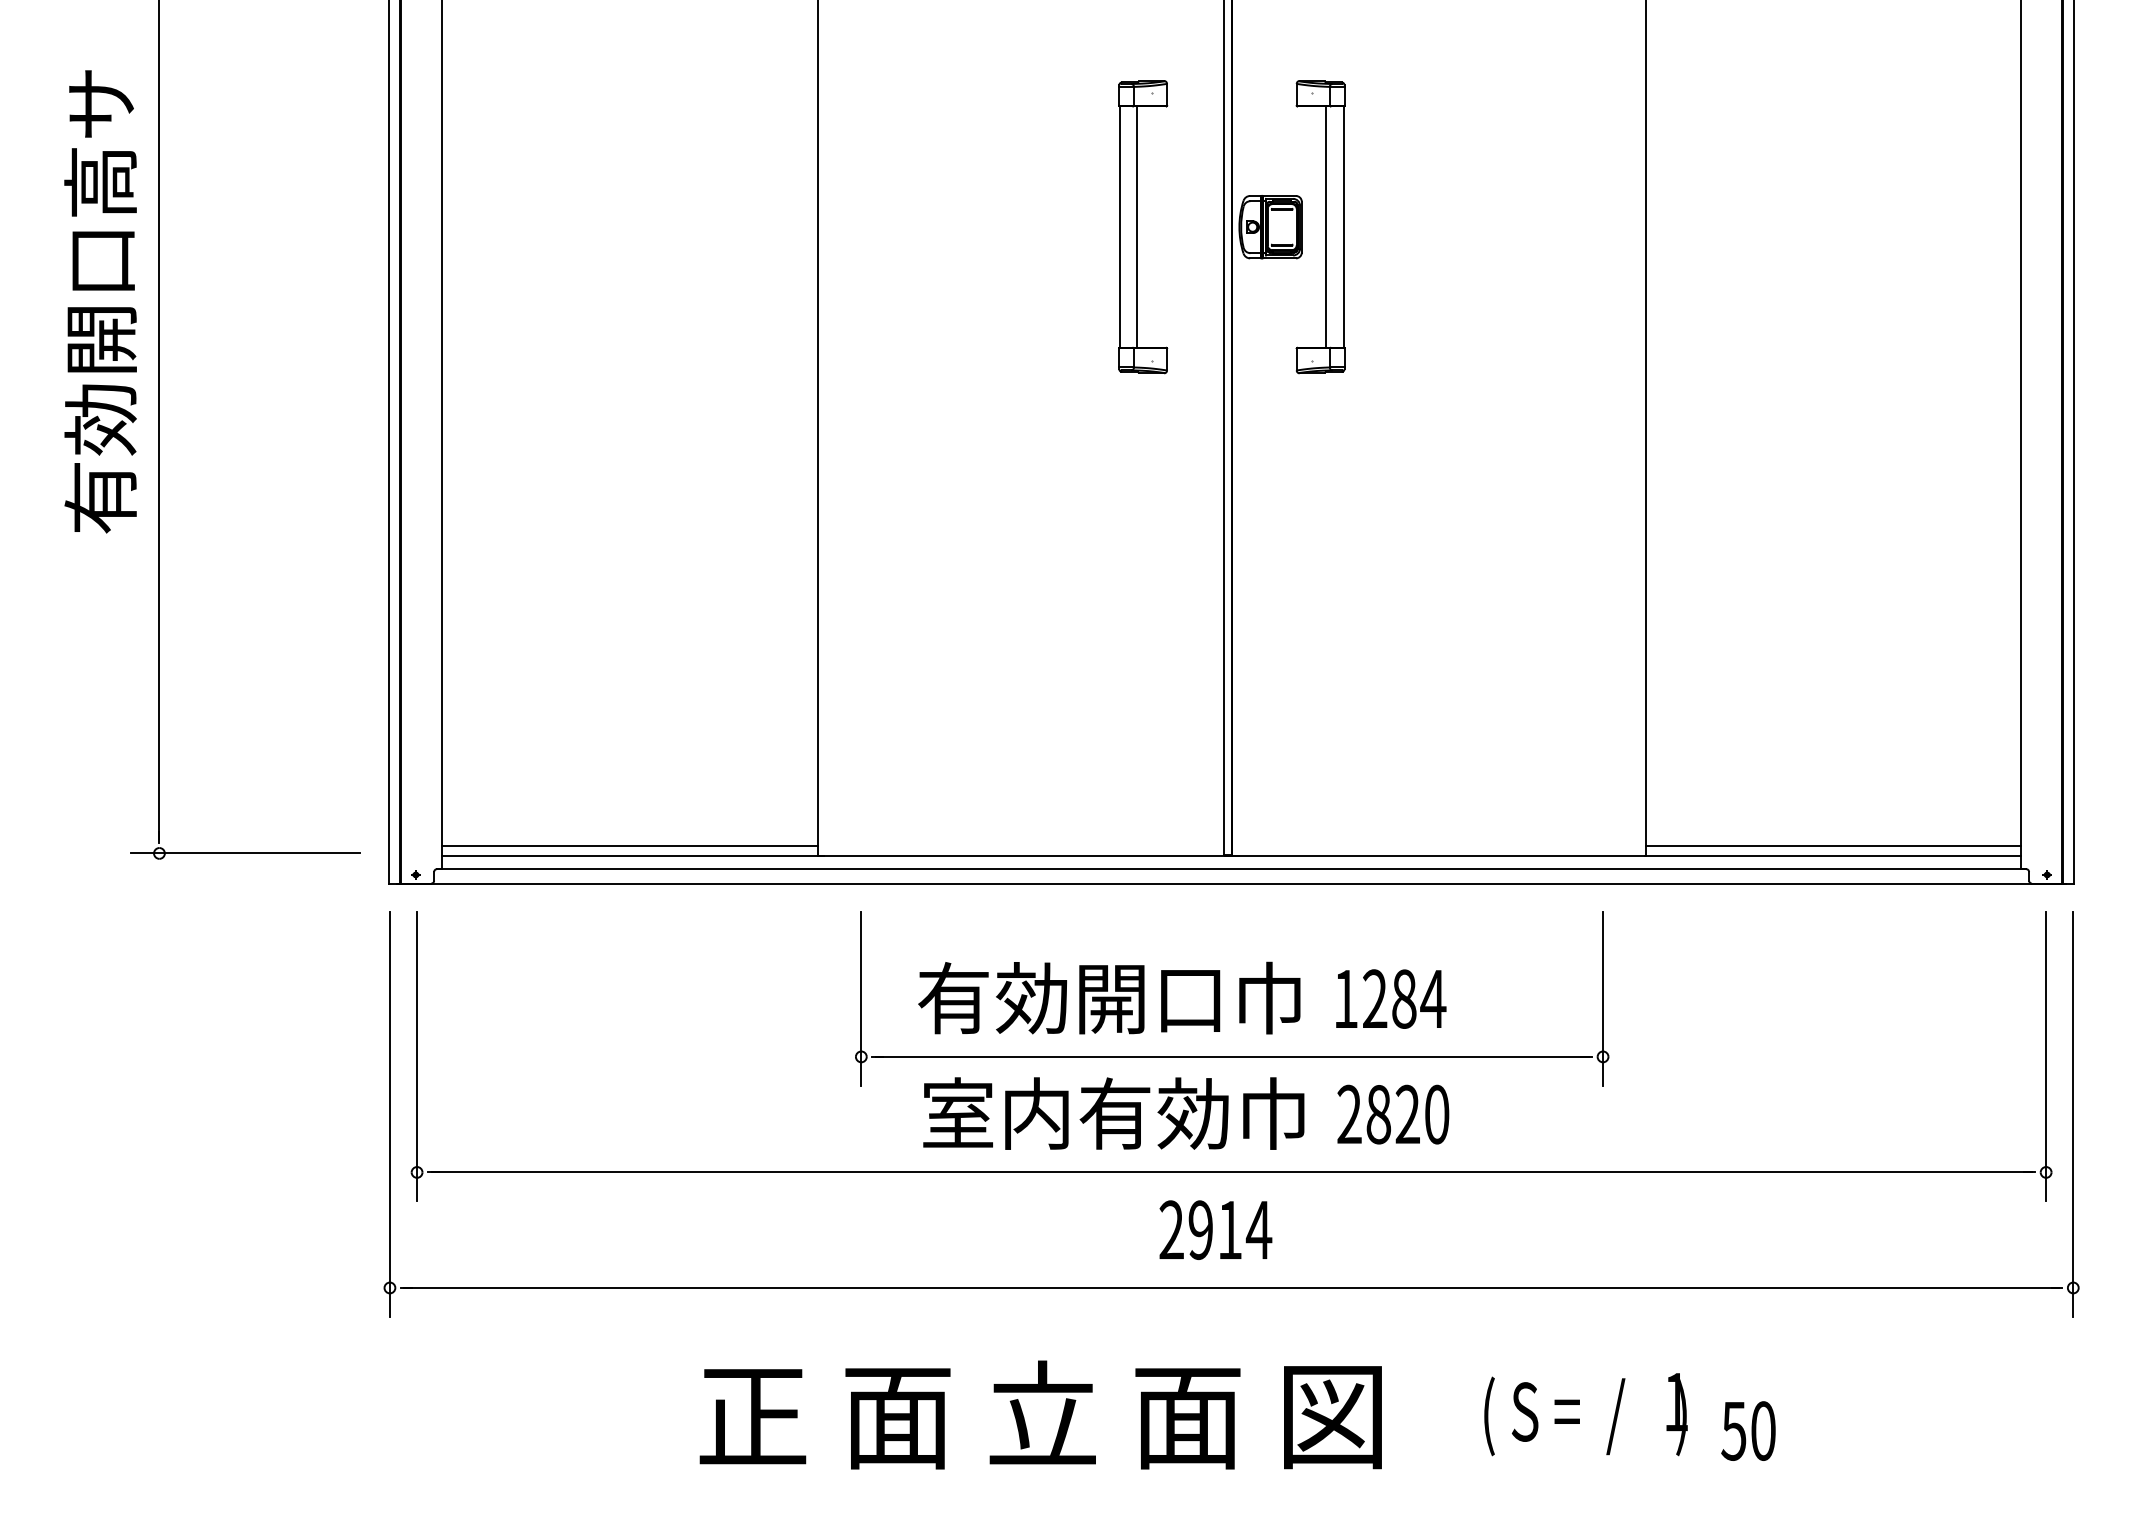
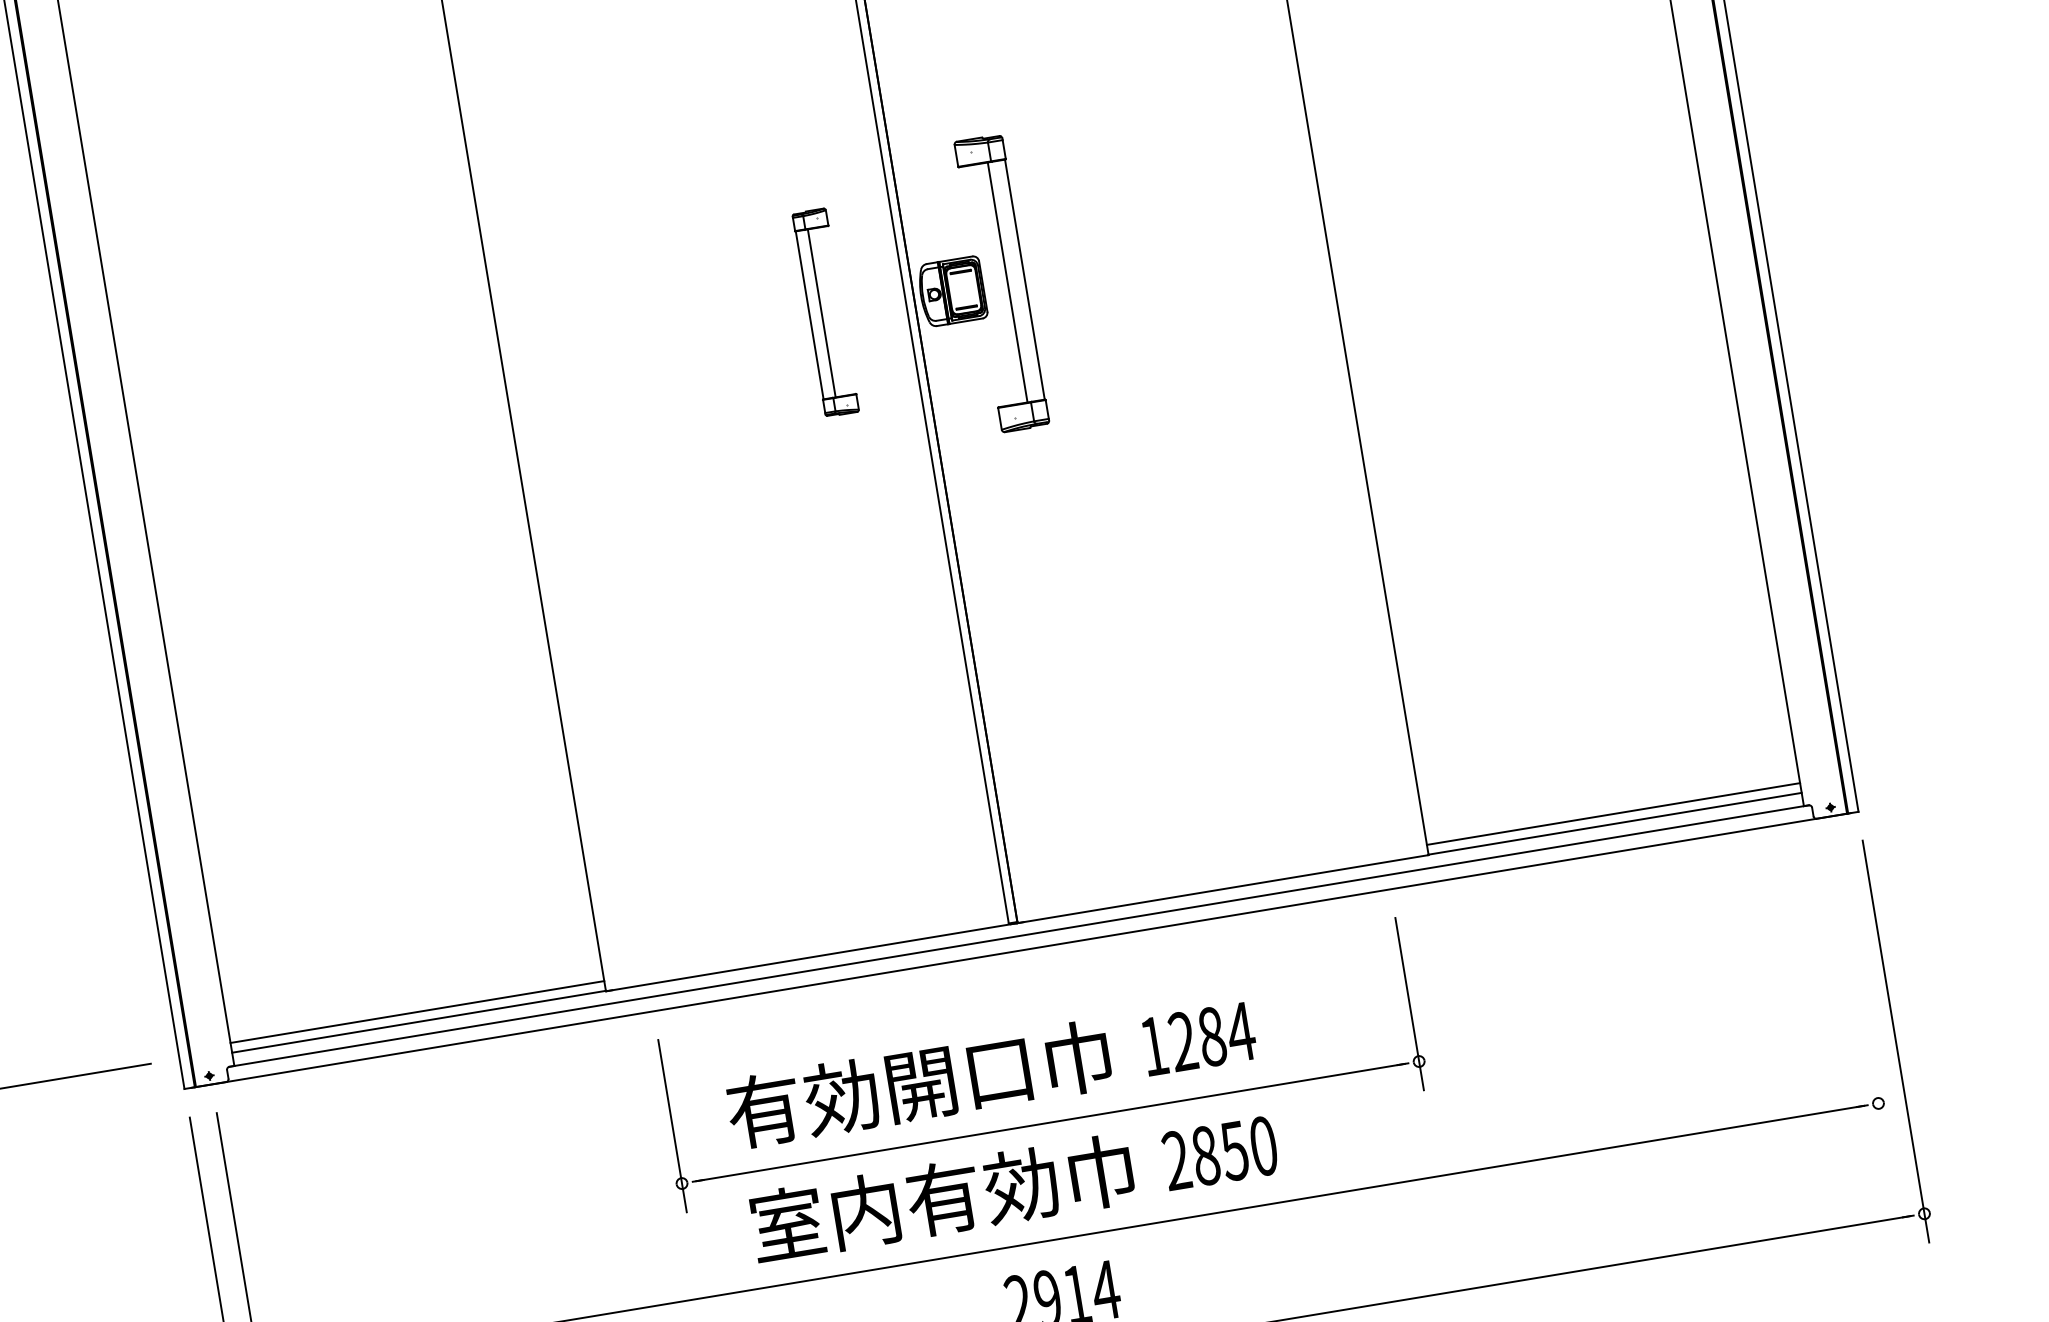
part: (1143, 227) -> (826, 312), size x0.7
line: (2046, 1056) -> (1859, 988), removed
text: (1407, 1114) -> (1234, 1150), 2820 -> 2850

